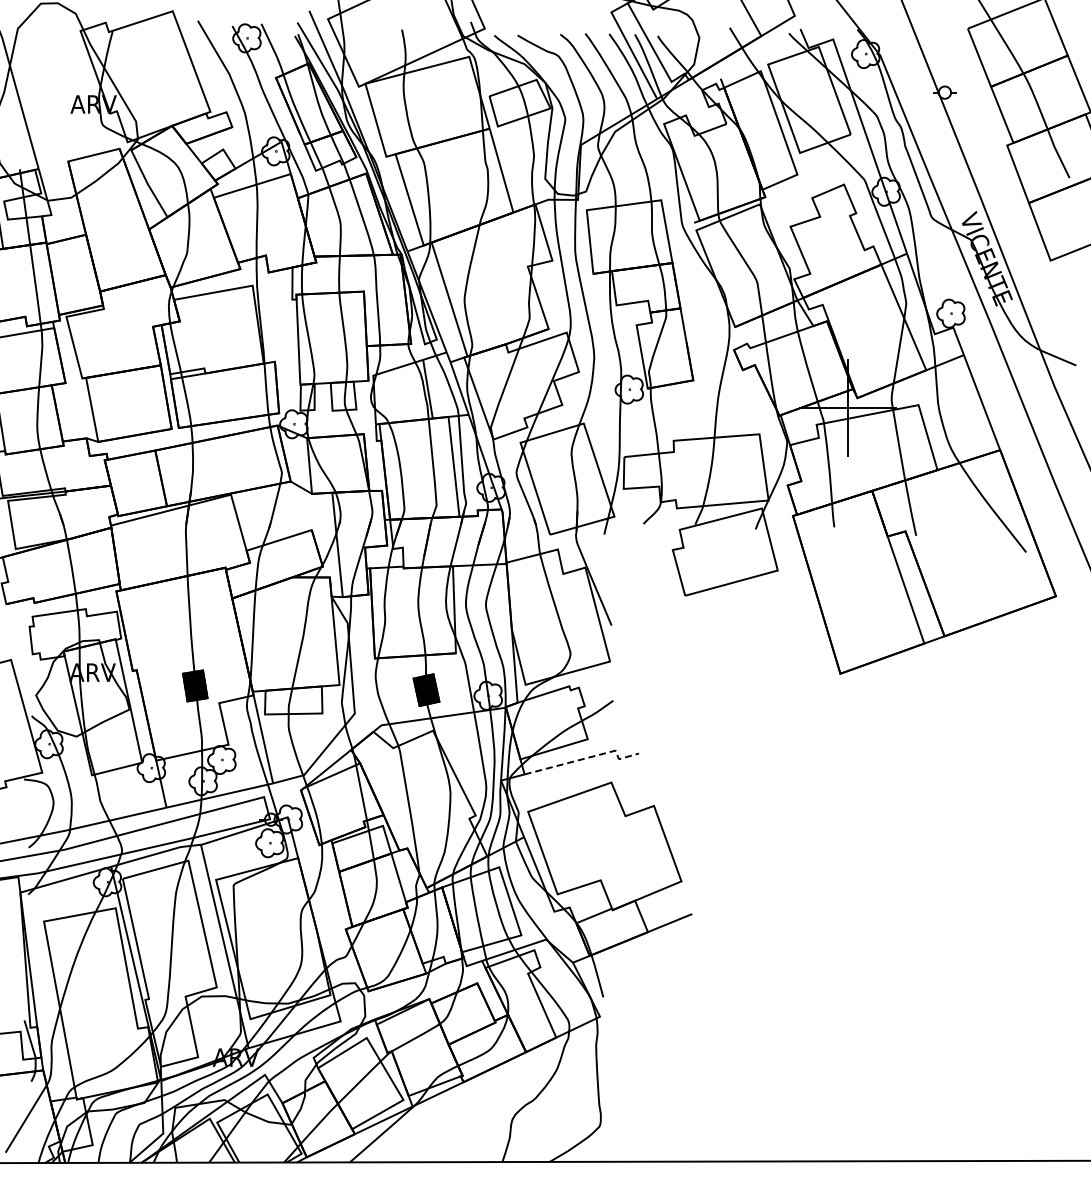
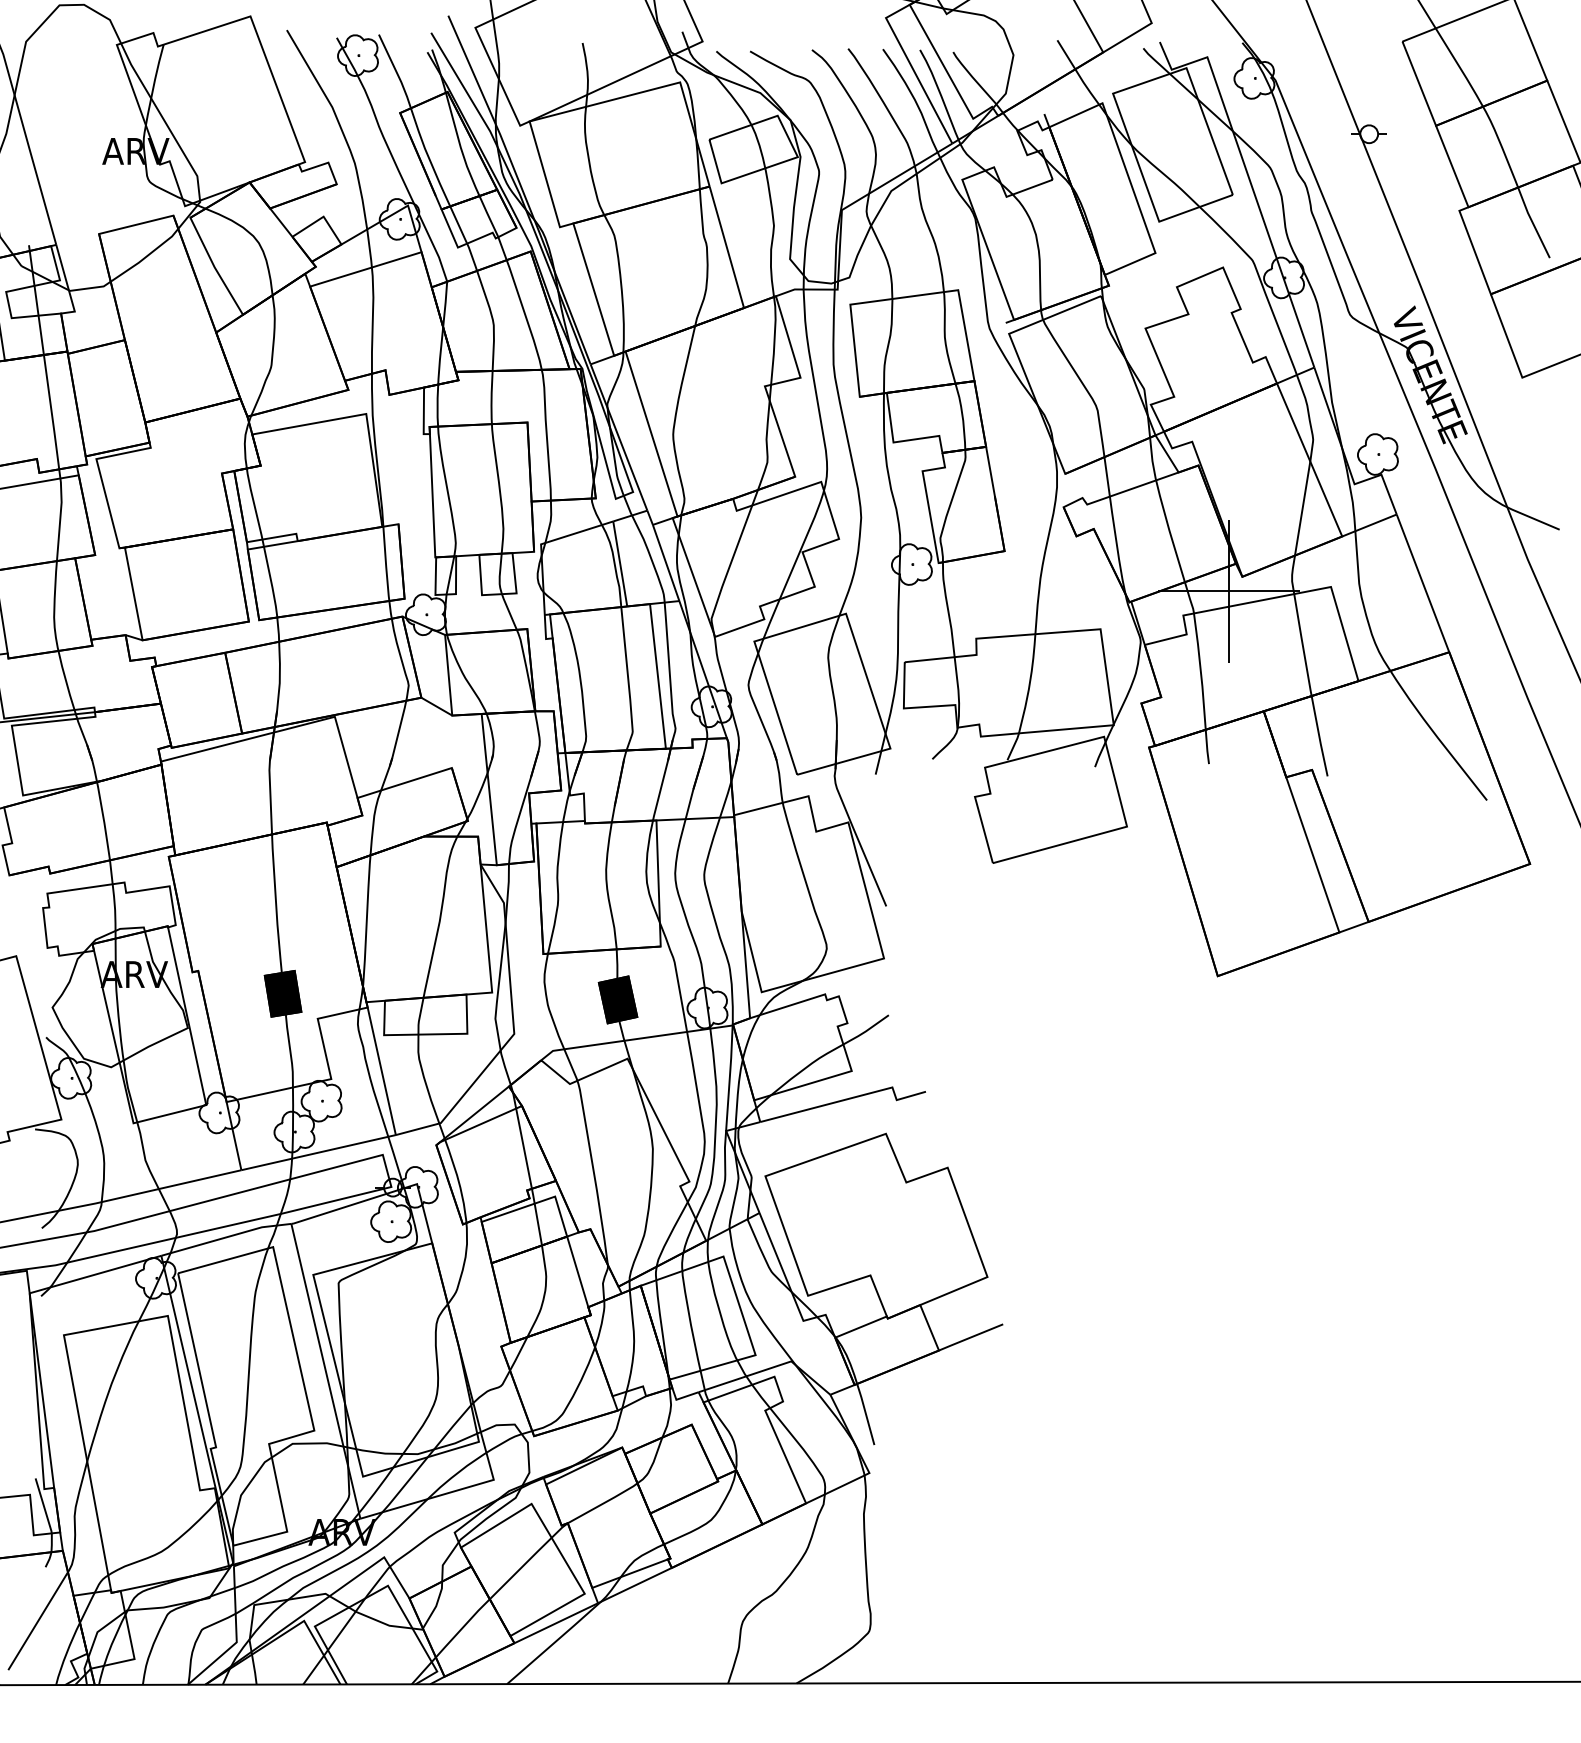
line: (586, 758) -> (849, 1098), dashed -> solid

